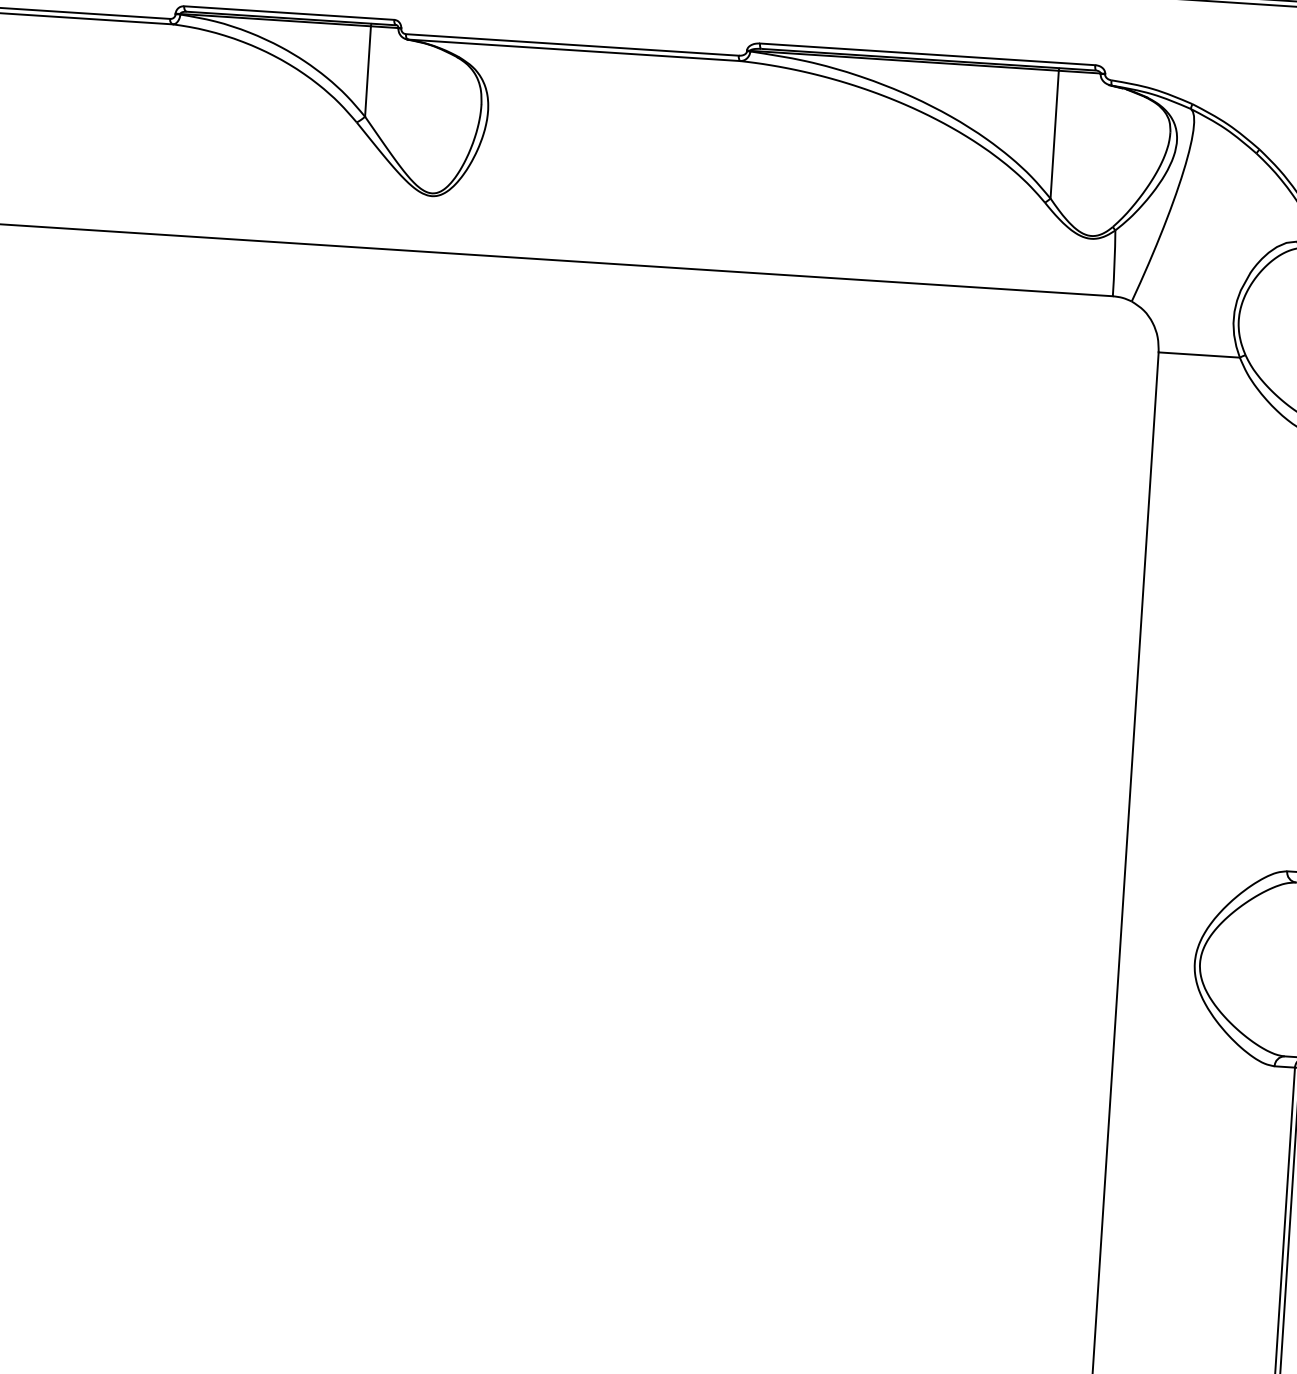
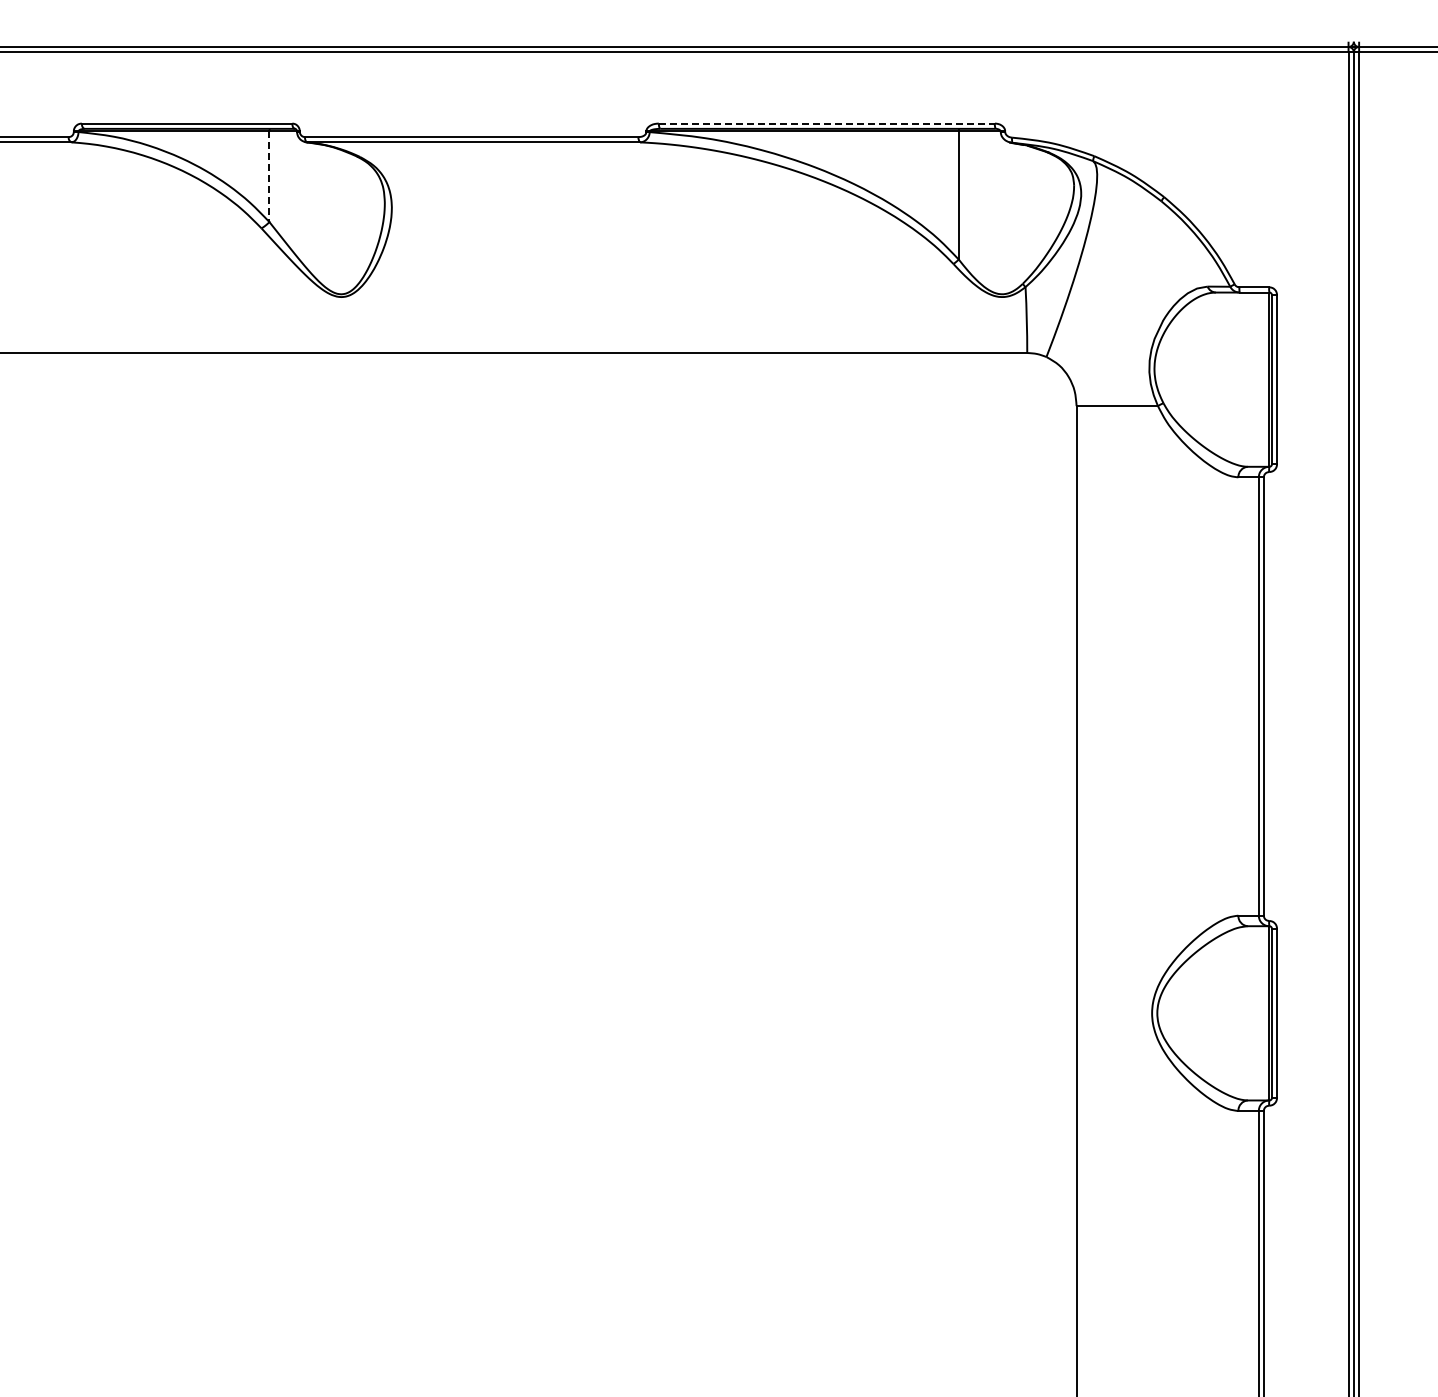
line: (928, 54) -> (827, 123), solid -> dashed
line: (367, 72) -> (269, 177), solid -> dashed

